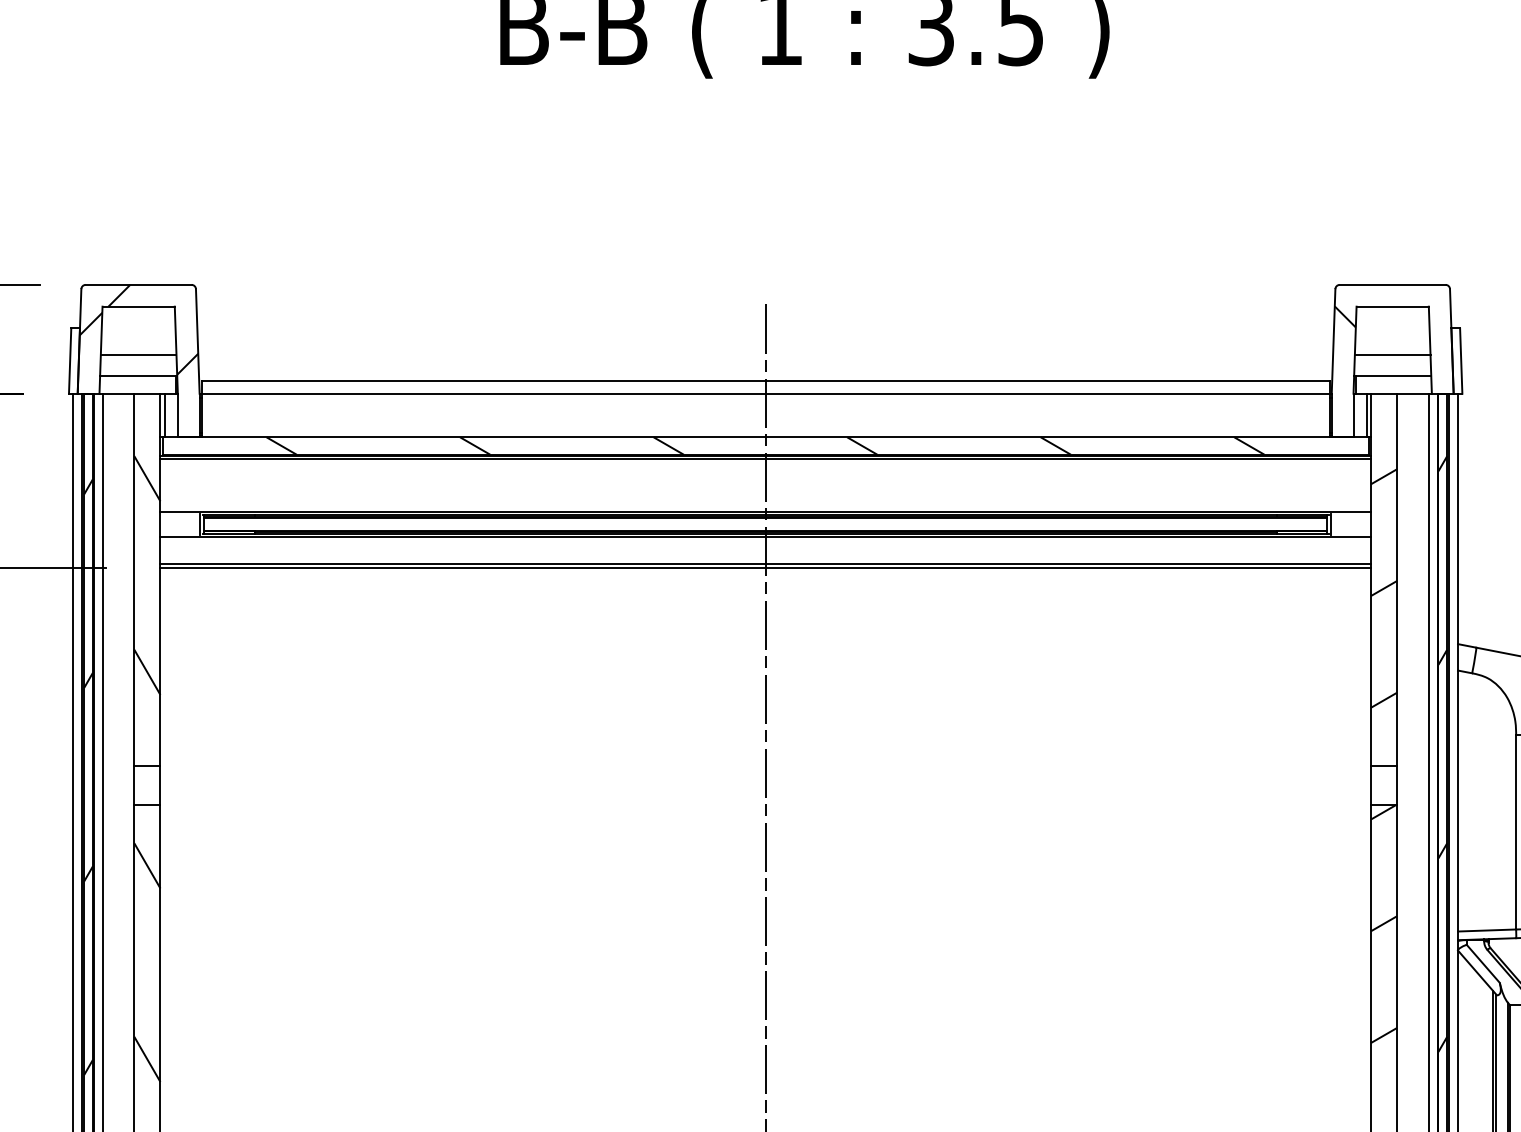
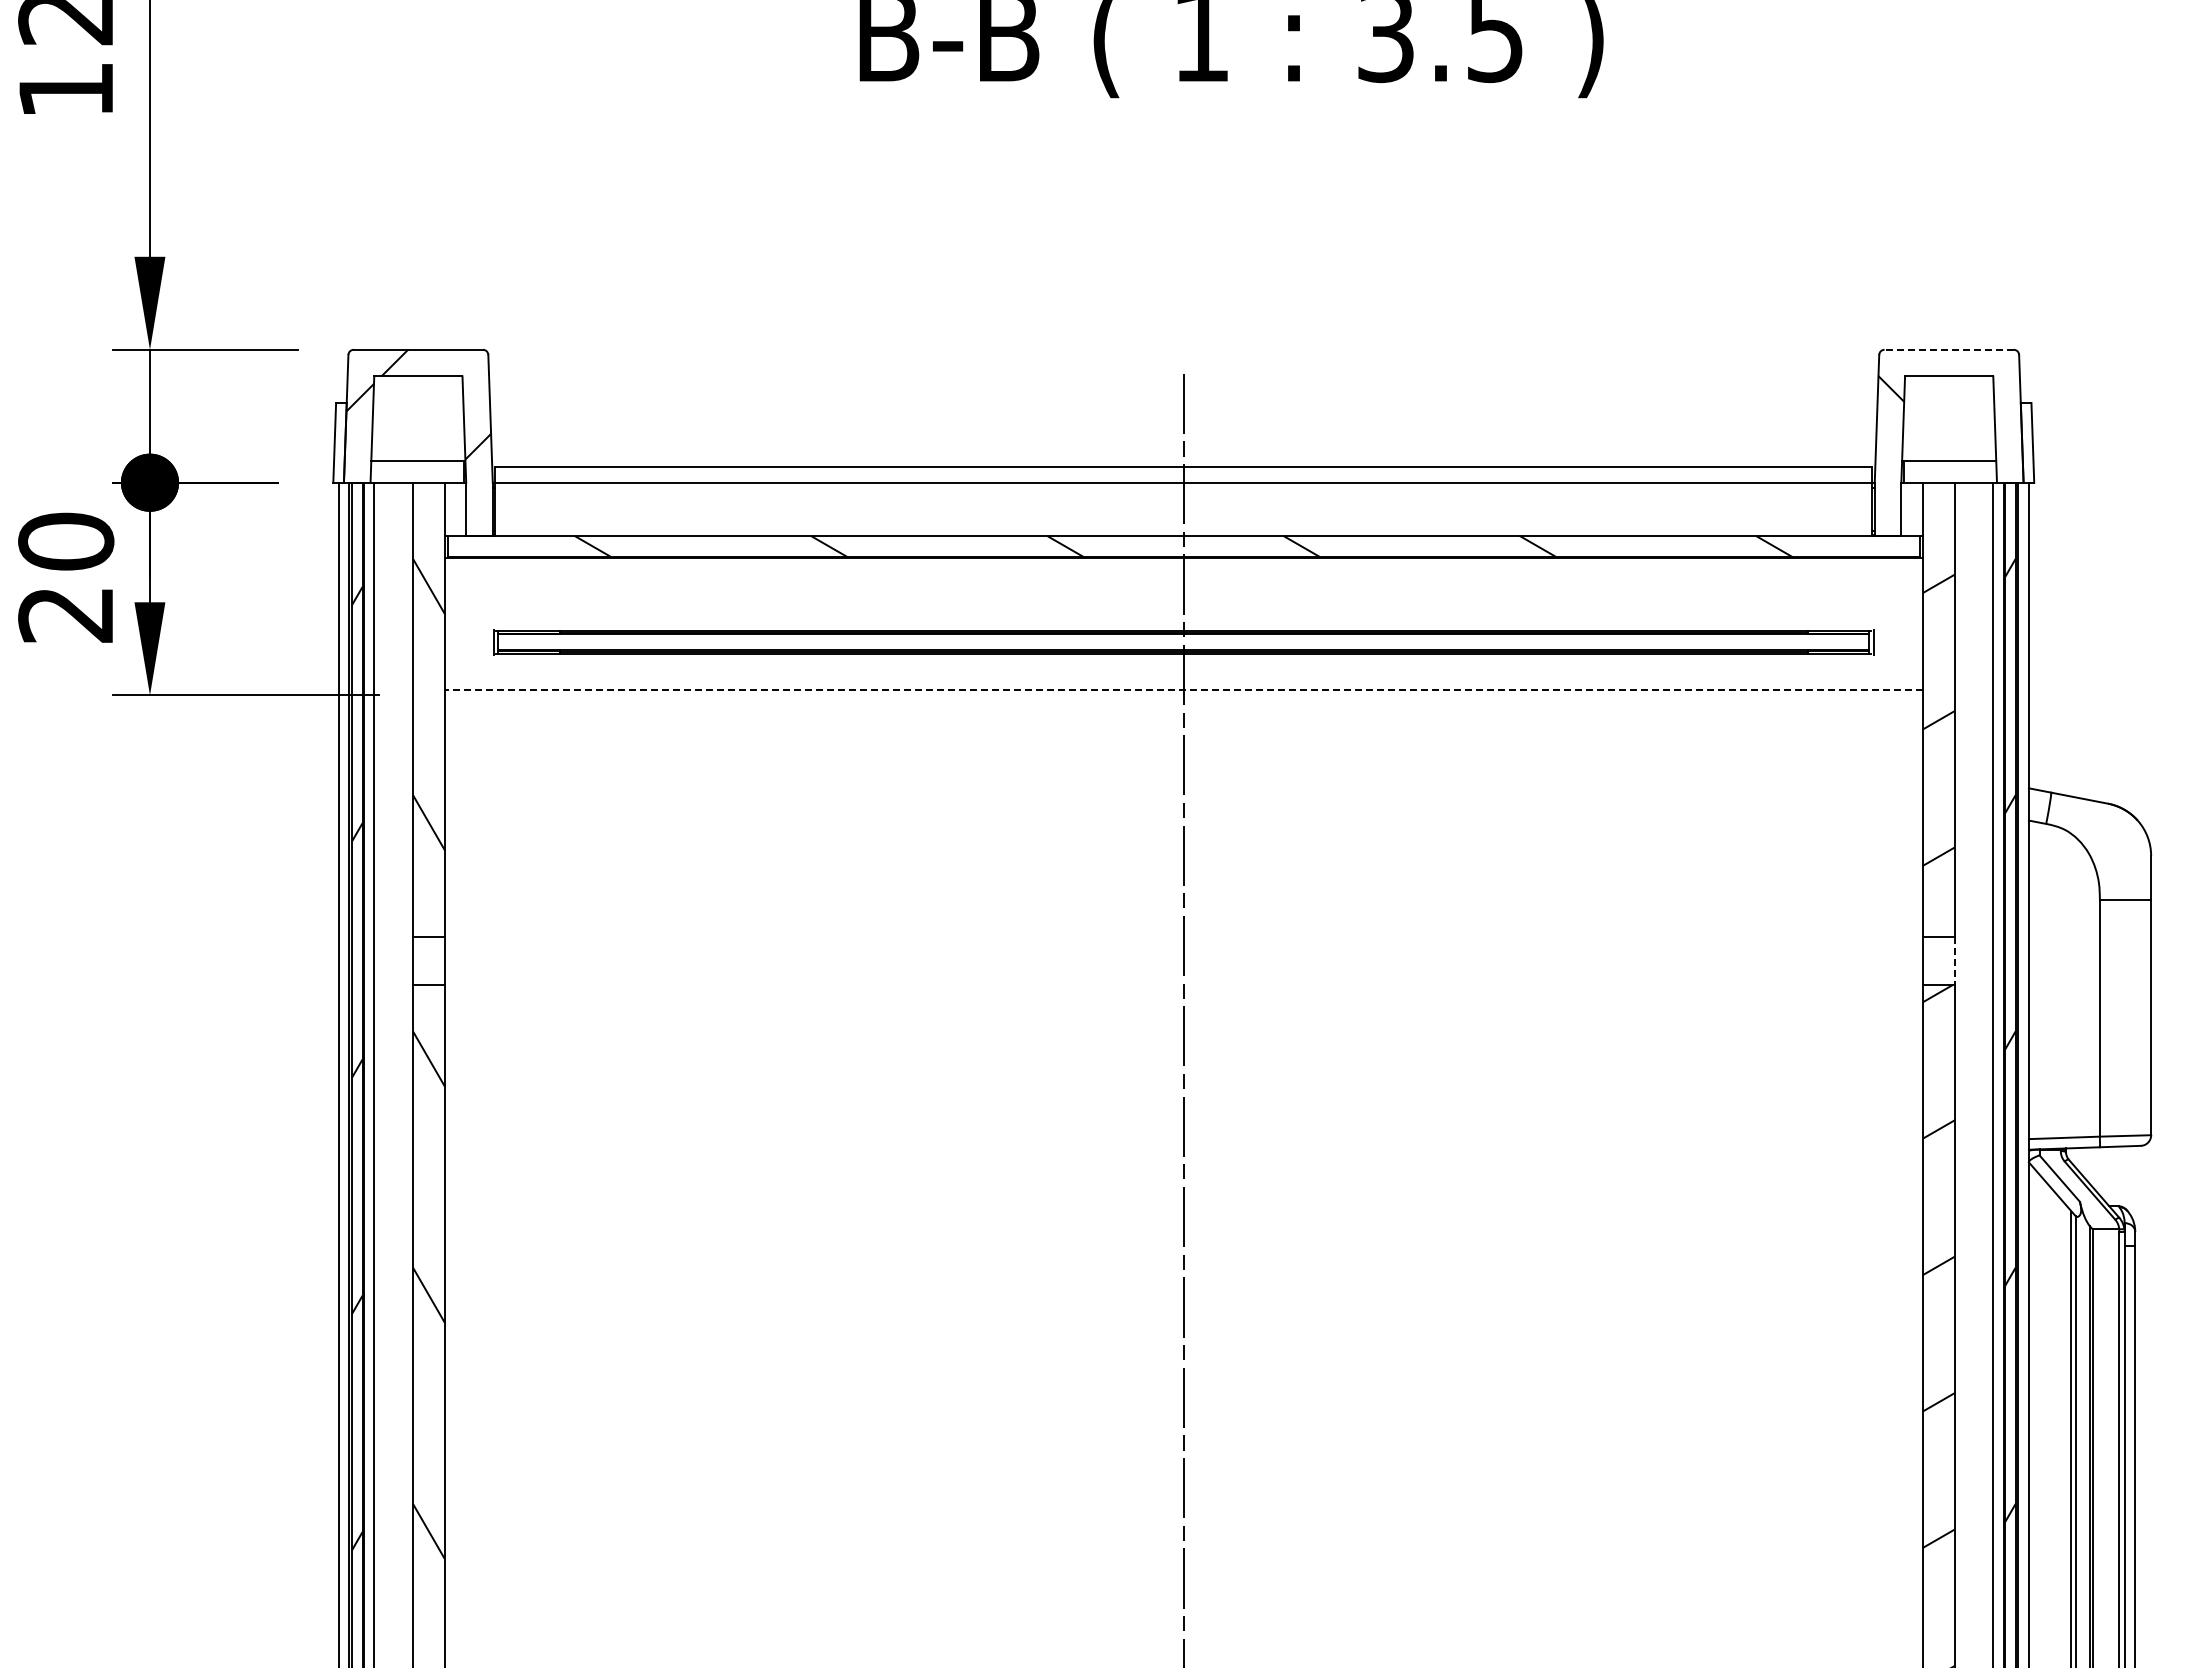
line: (1392, 284) -> (1949, 349), solid -> dashed
line: (138, 354) -> (418, 434), removed
line: (1392, 354) -> (1949, 434), removed
line: (164, 414) -> (450, 508), removed
line: (1366, 414) -> (1917, 508), removed
line: (765, 459) -> (1183, 562), removed
line: (765, 511) -> (1183, 626), removed
line: (765, 536) -> (1183, 657), removed
line: (765, 563) -> (1183, 689), solid -> dashed
line: (765, 568) -> (1183, 695), removed
line: (1397, 786) -> (1954, 961), solid -> dashed

